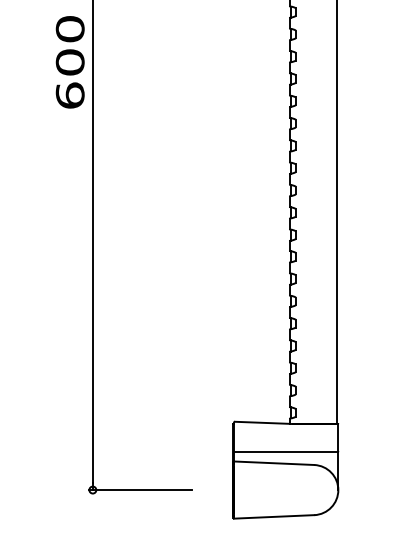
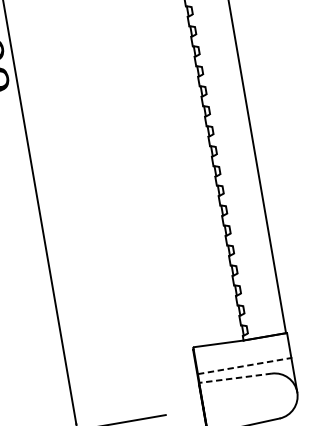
line: (285, 451) -> (244, 365), solid -> dashed
line: (273, 463) -> (235, 378), solid -> dashed

